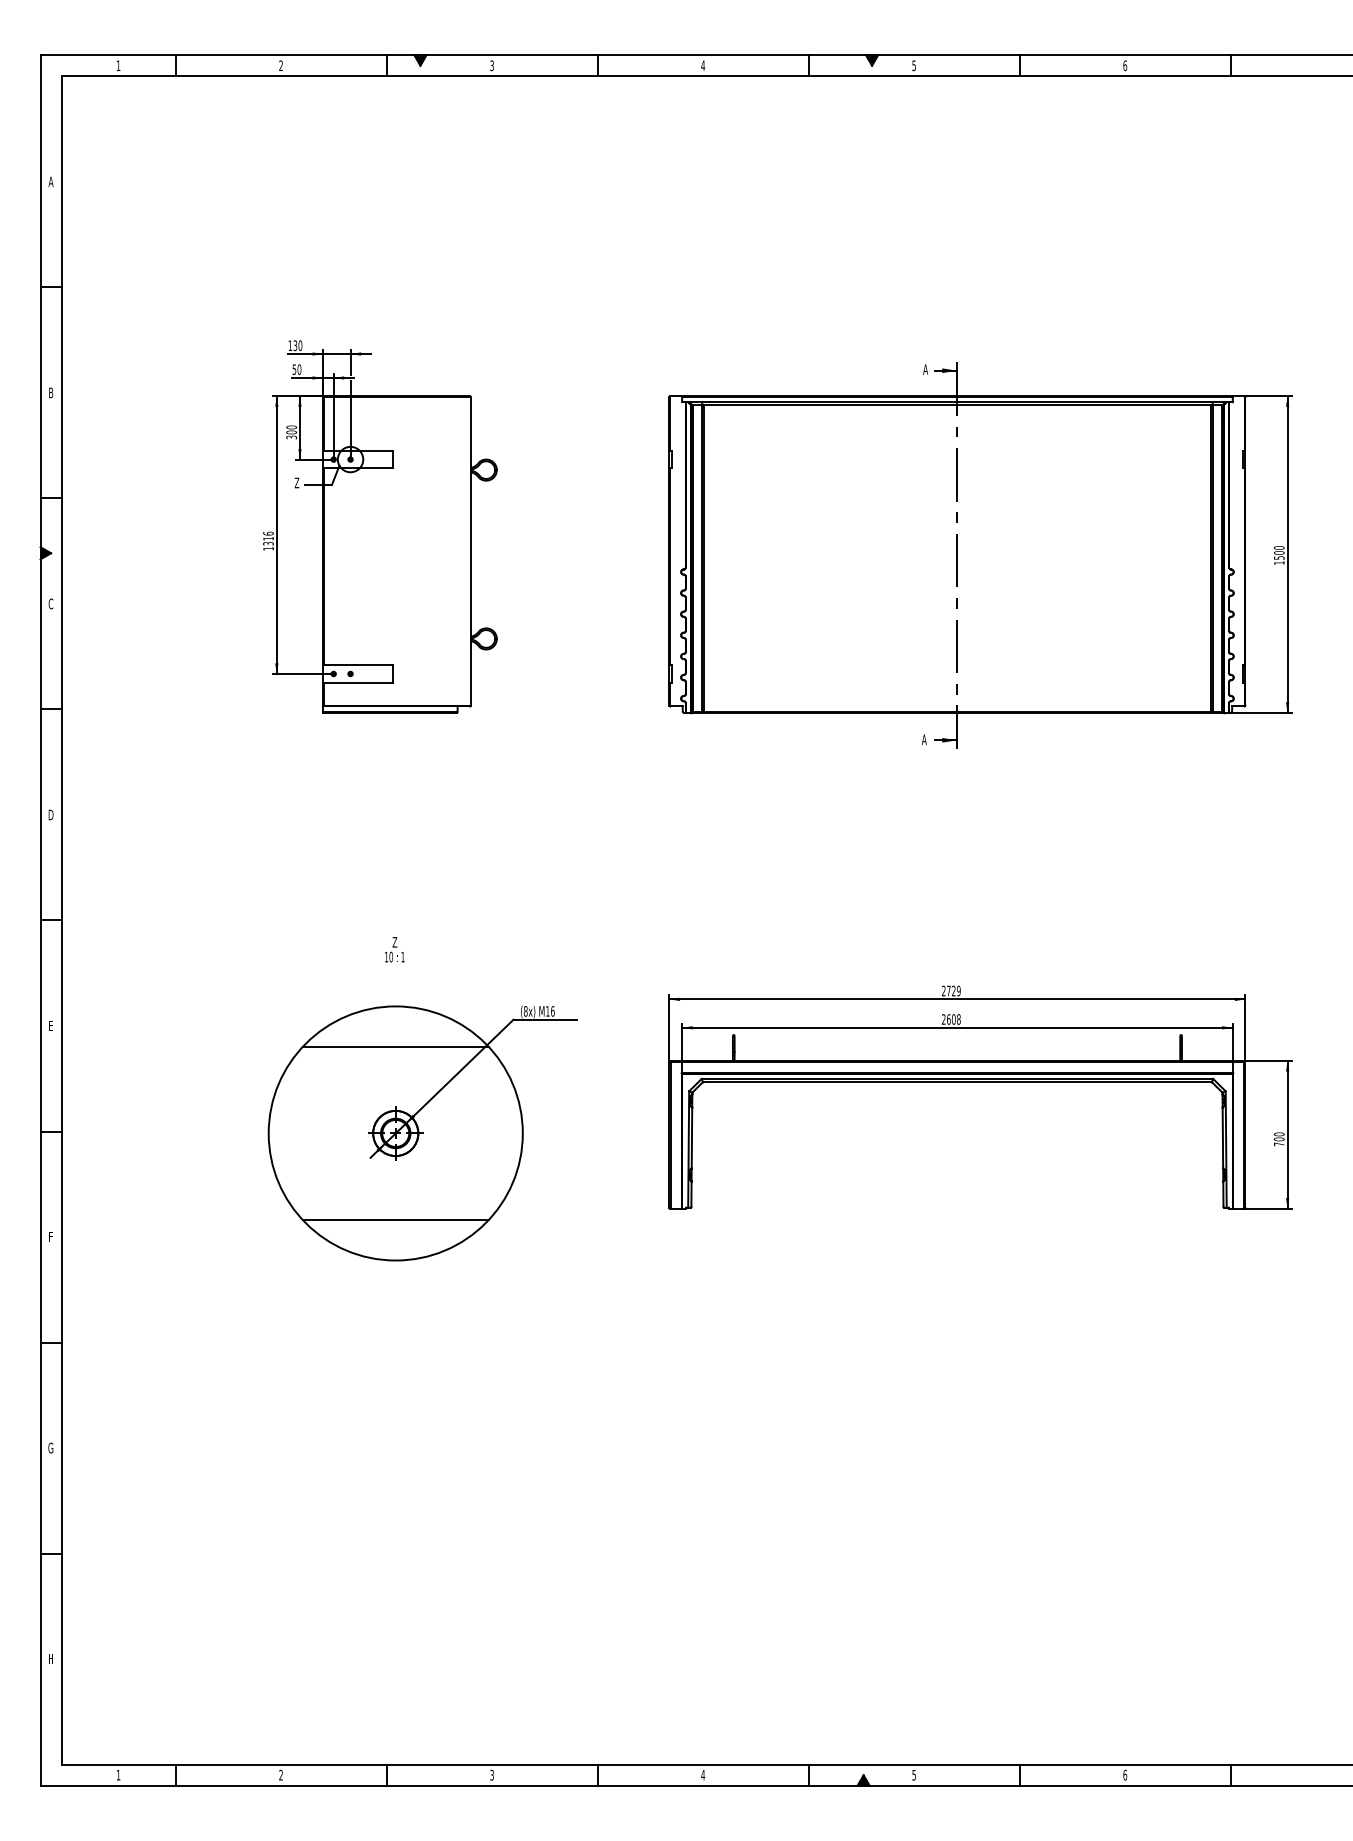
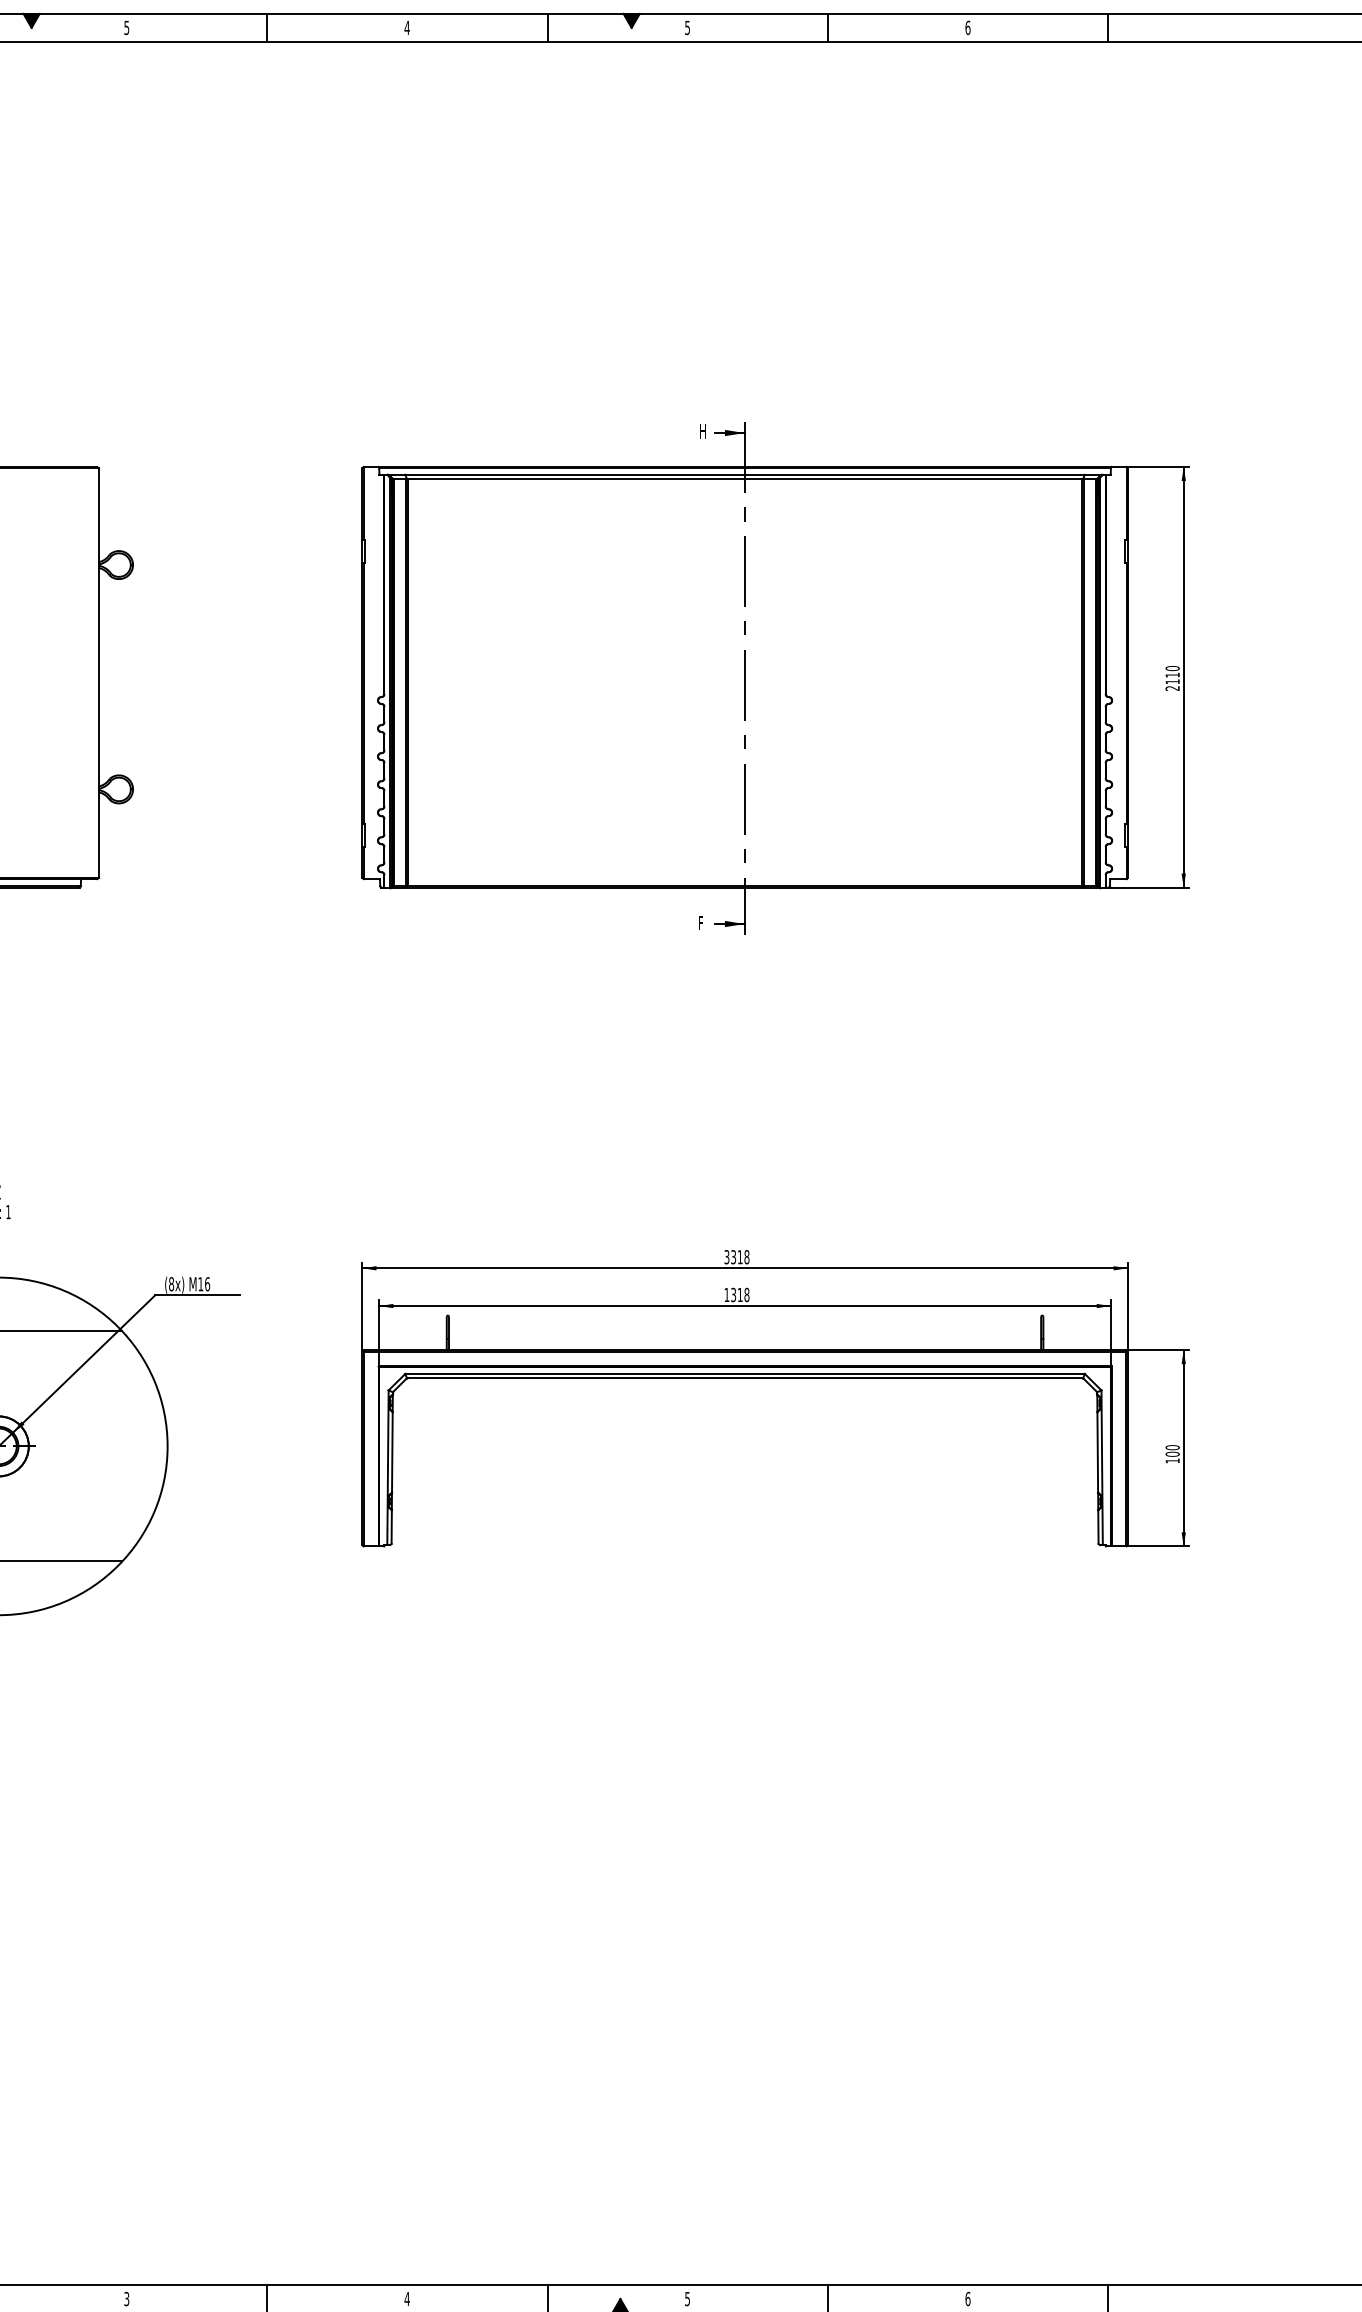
text: (491, 64) -> (126, 26), 3 -> 5
text: (925, 369) -> (702, 431), A -> H
text: (1279, 557) -> (1172, 681), 1500 -> 2110
text: (923, 739) -> (699, 922), A -> F
text: (951, 990) -> (737, 1256), 2729 -> 3318
text: (948, 1019) -> (733, 1294), 2608 -> 1318
text: (1279, 1144) -> (1172, 1461), 700 -> 100

